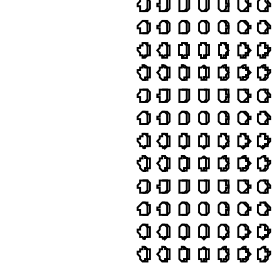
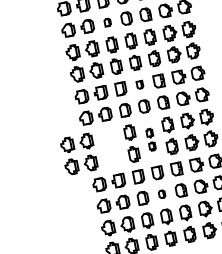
part: (184, 27) -> (107, 22), size x0.6
part: (203, 95) -> (139, 84), size x0.6
part: (153, 151) -> (78, 153), moved
part: (203, 152) -> (150, 140), size x0.6
part: (203, 208) -> (161, 194), size x0.6

